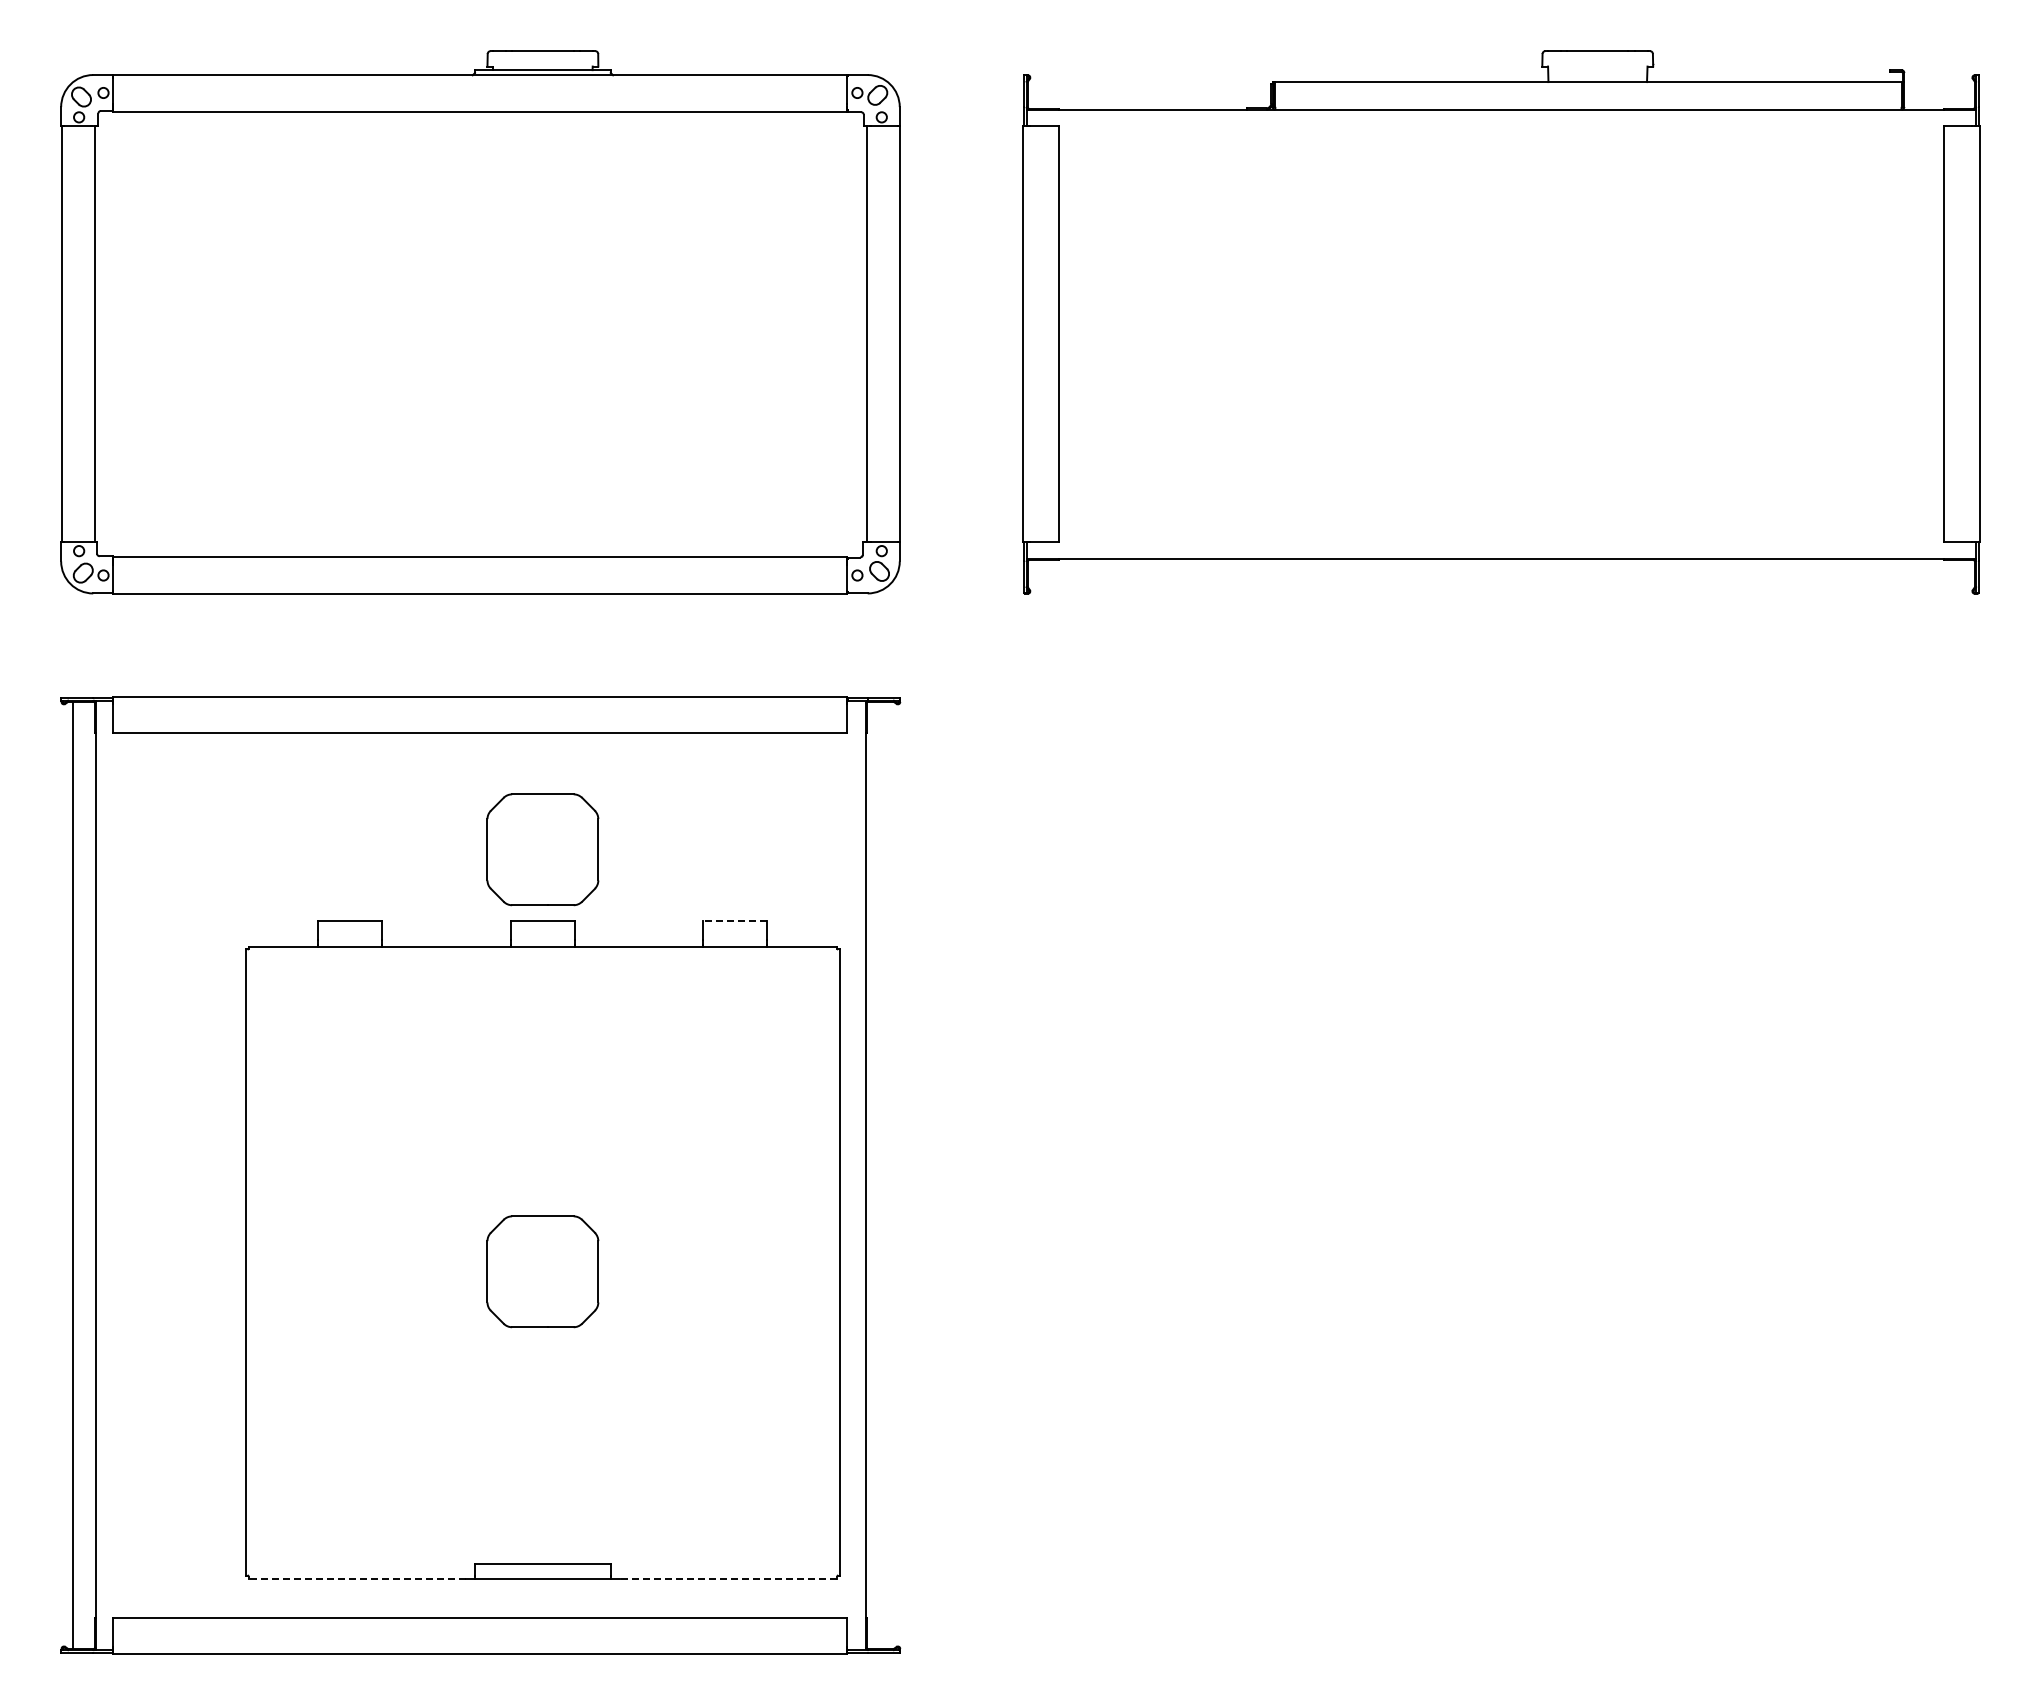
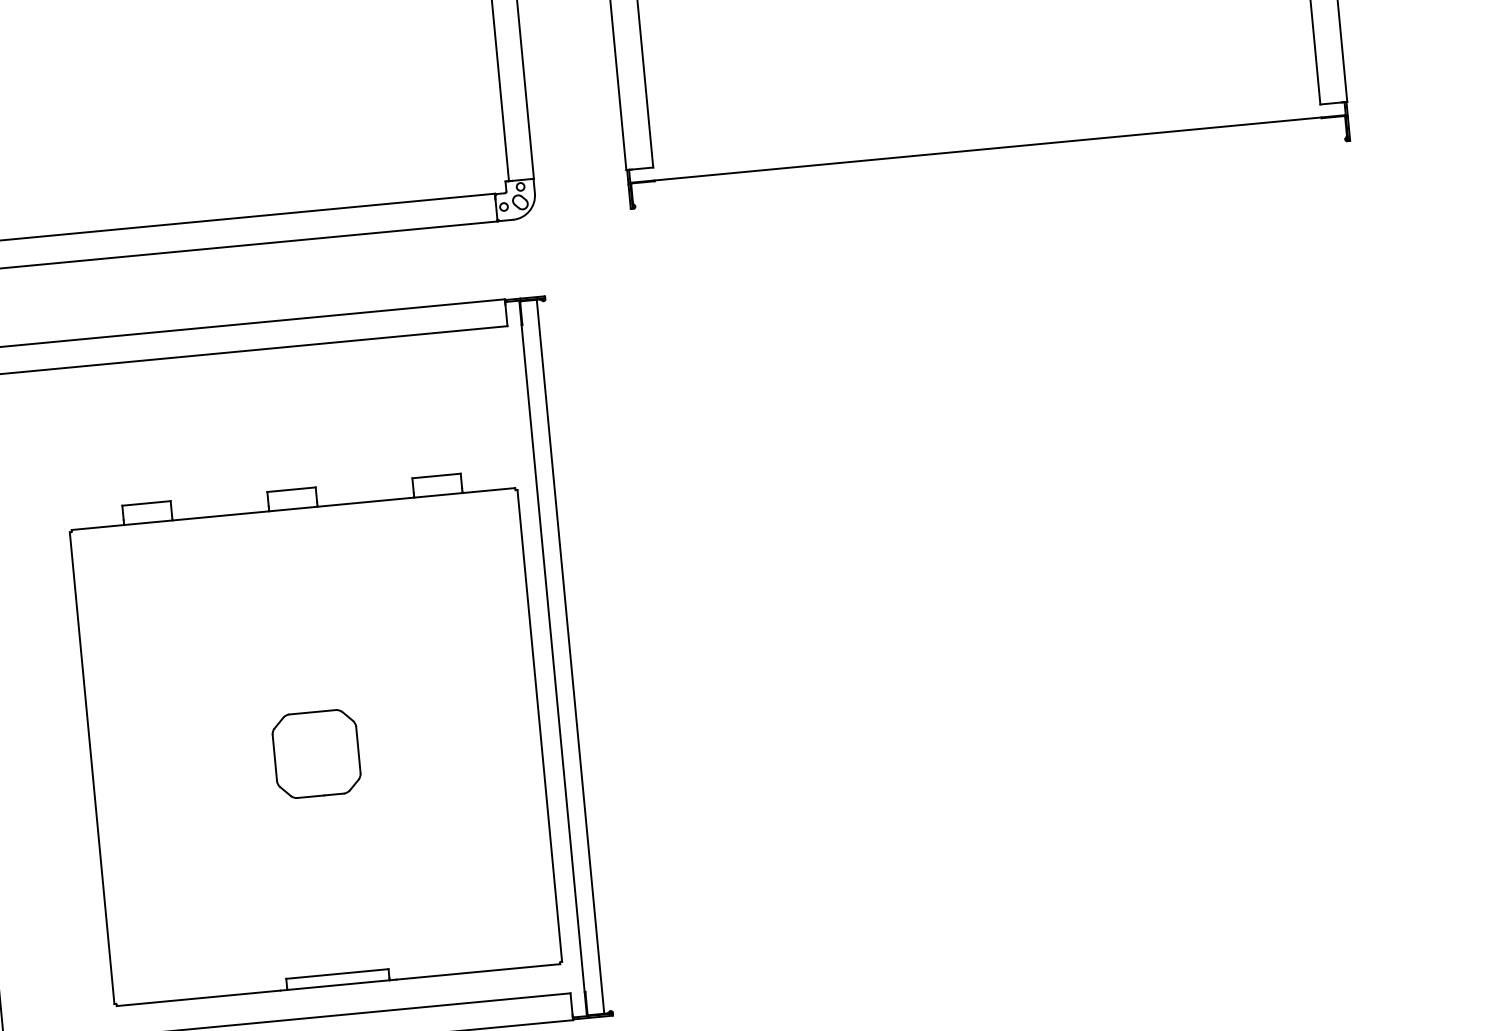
part: (542, 849) -> (286, 435), removed
line: (734, 920) -> (435, 475), dashed -> solid
line: (889, 1175) -> (570, 656), added
line: (357, 1578) -> (198, 998), dashed -> solid
line: (728, 1578) -> (478, 971), dashed -> solid

